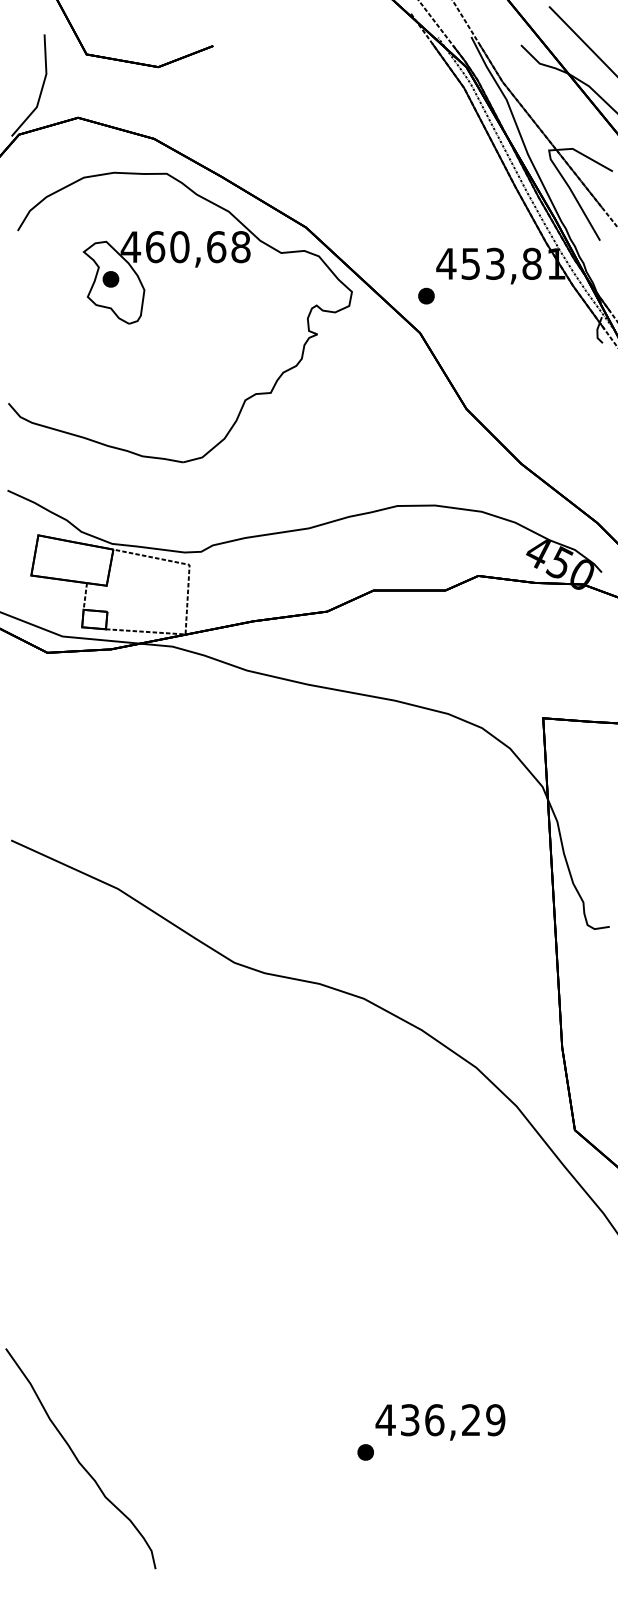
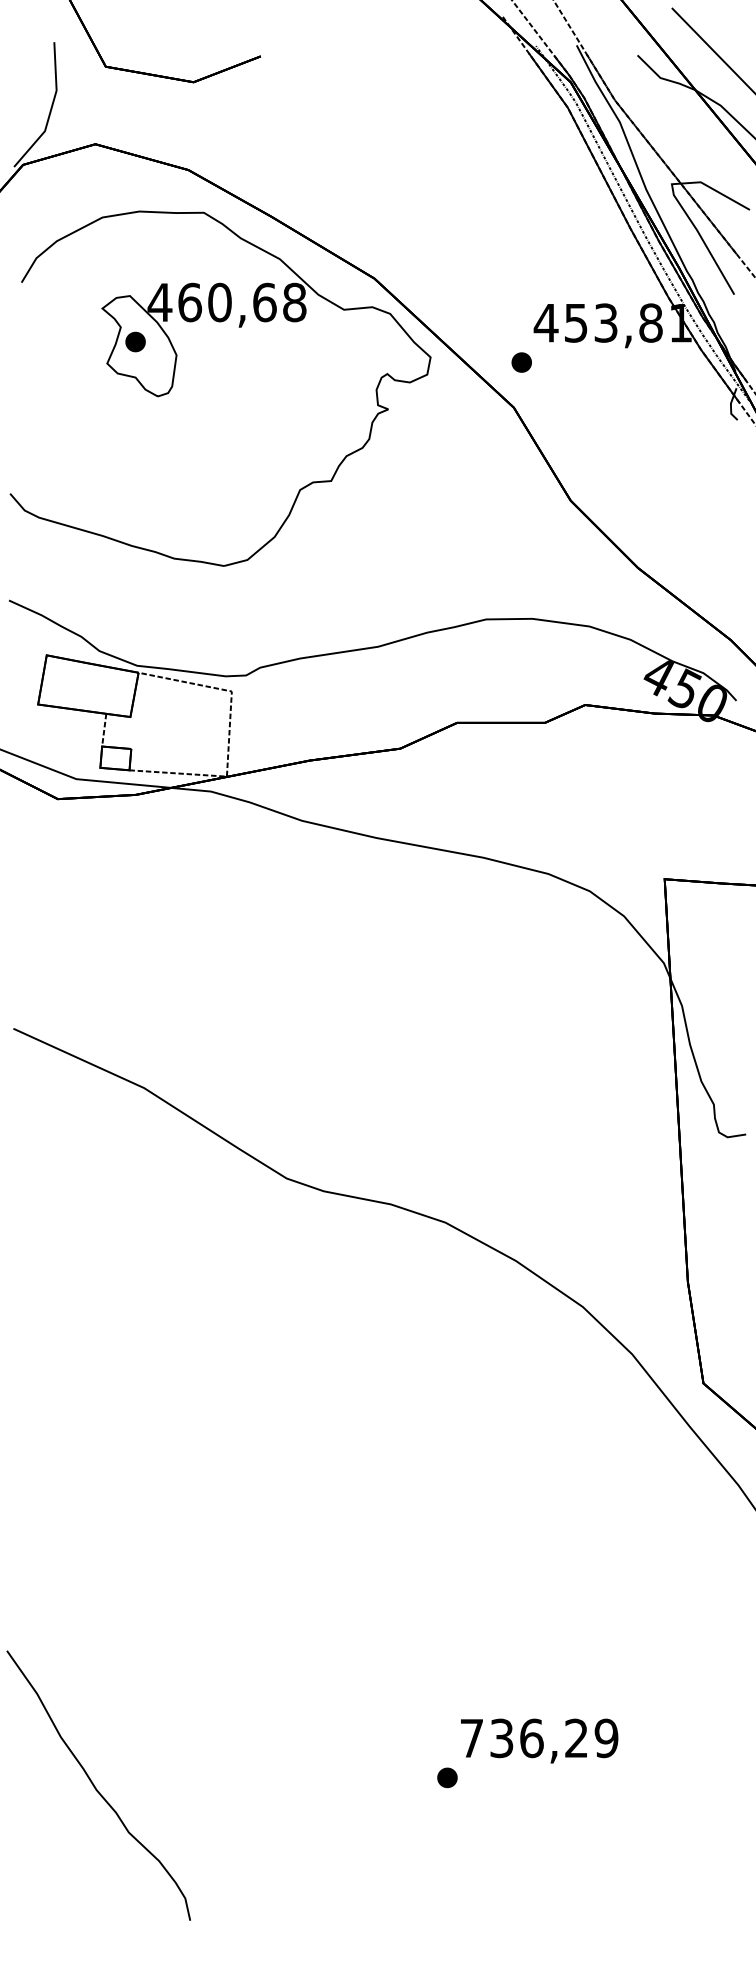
text: (385, 1419) -> (471, 1737), 436,29 -> 736,29

